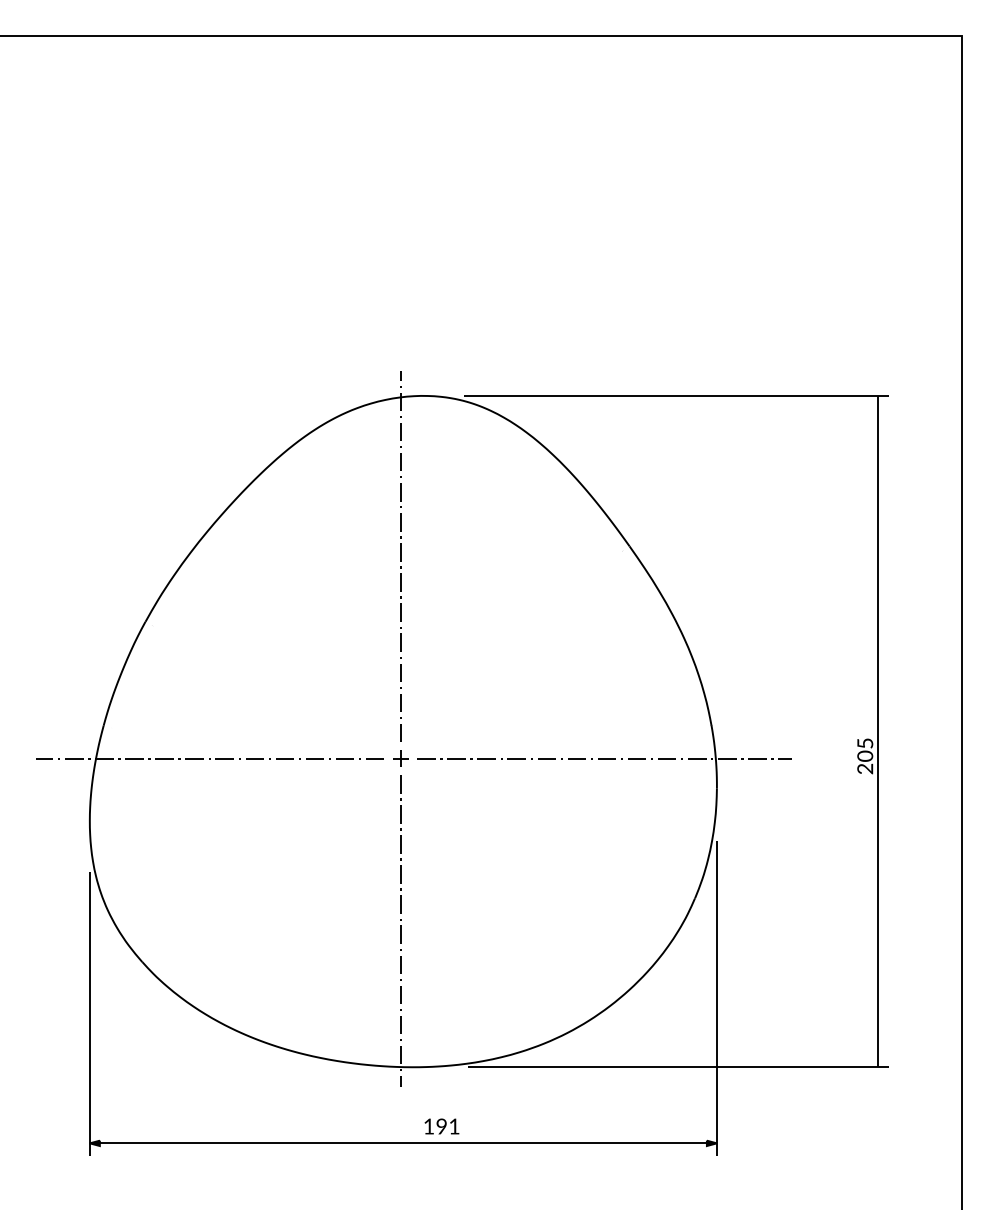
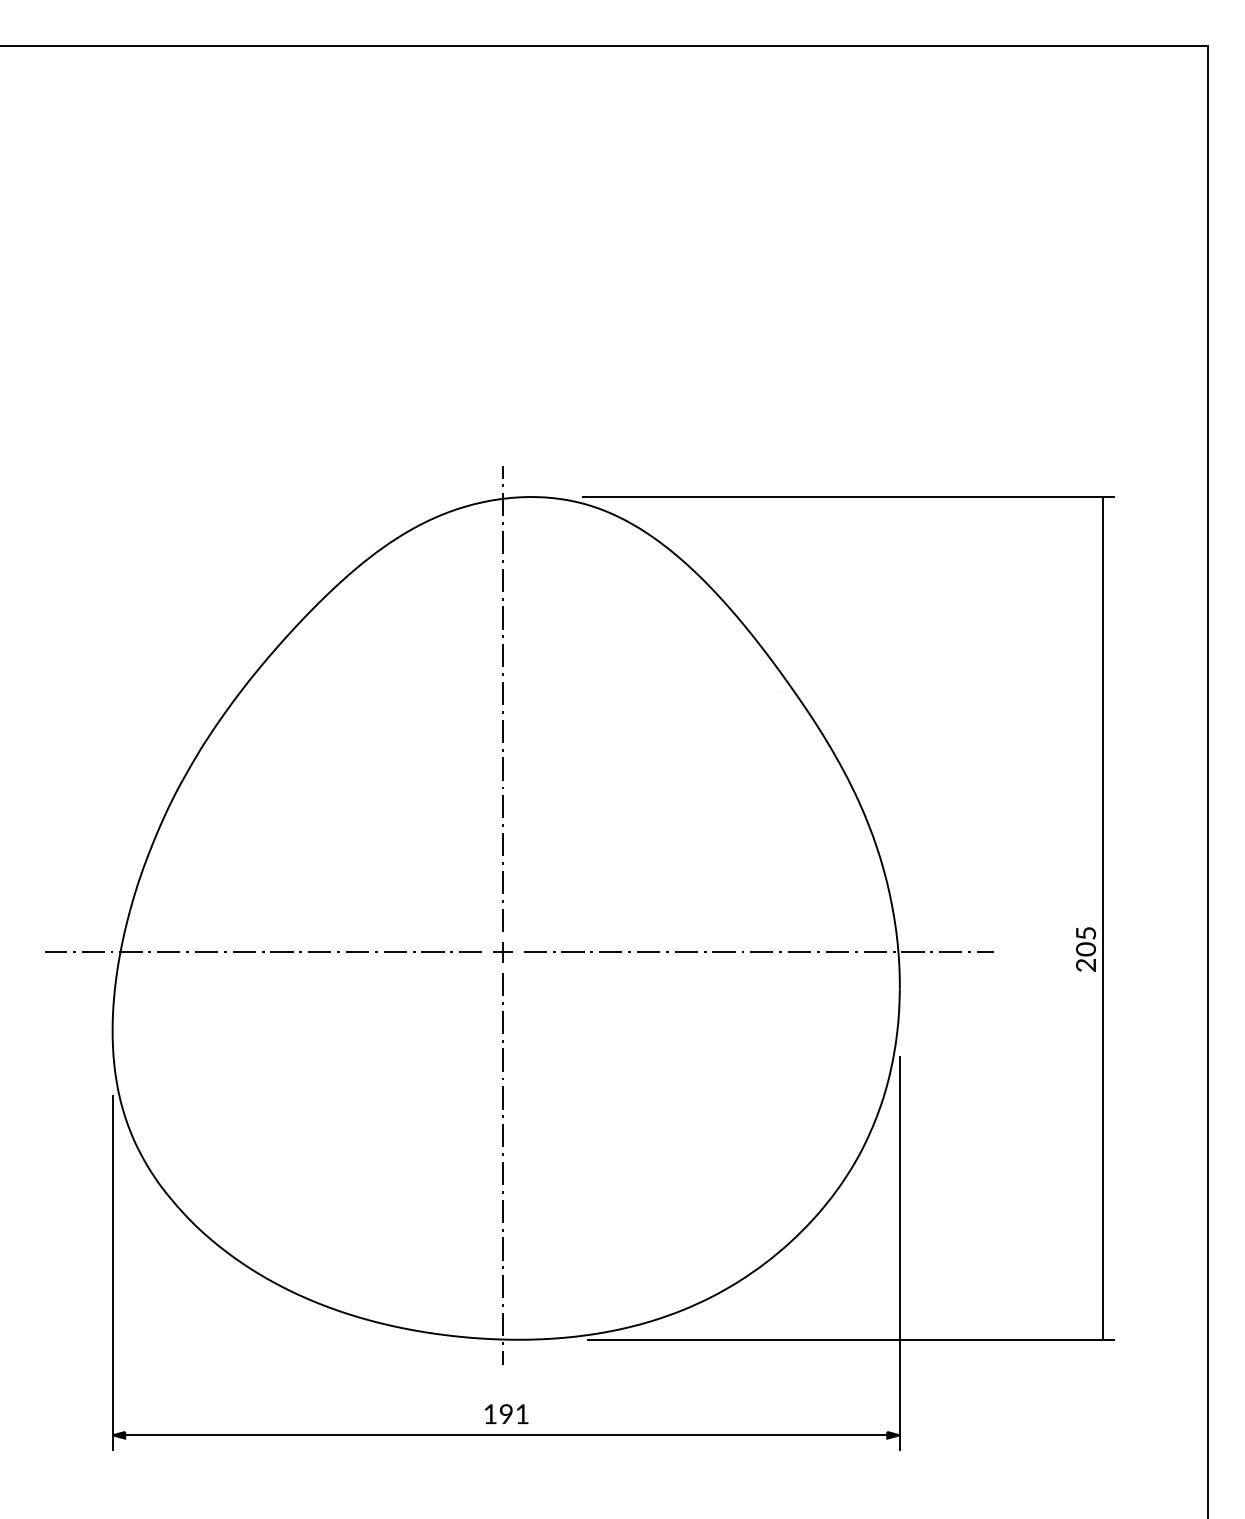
text: (441, 1125) -> (506, 1413), moved

